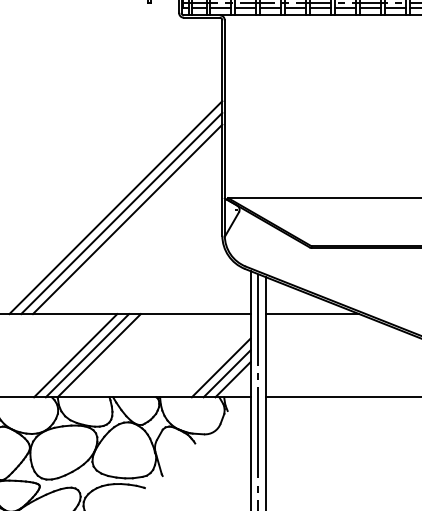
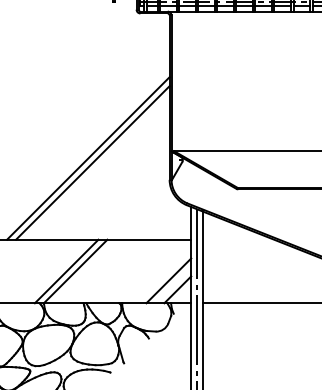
line: (127, 219) -> (97, 167), removed
line: (312, 314) -> (238, 240), removed
line: (75, 355) -> (57, 271), removed
line: (226, 373) -> (172, 285), removed

